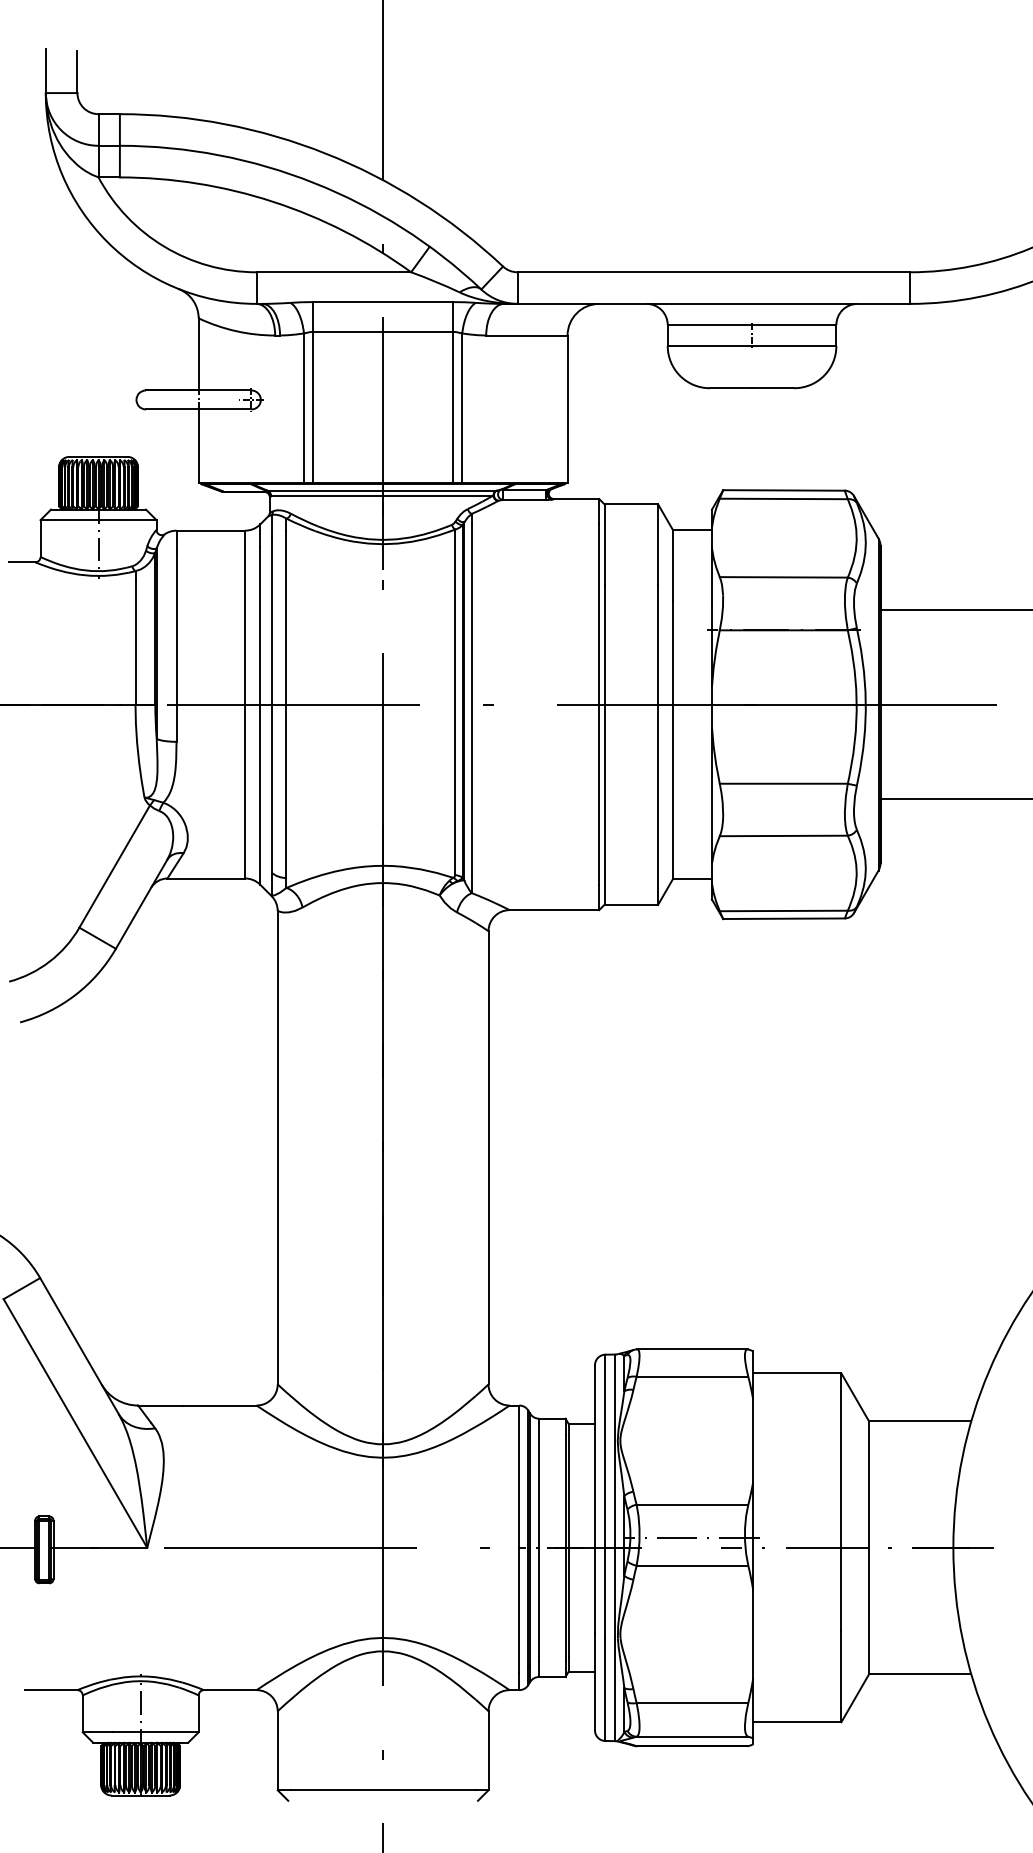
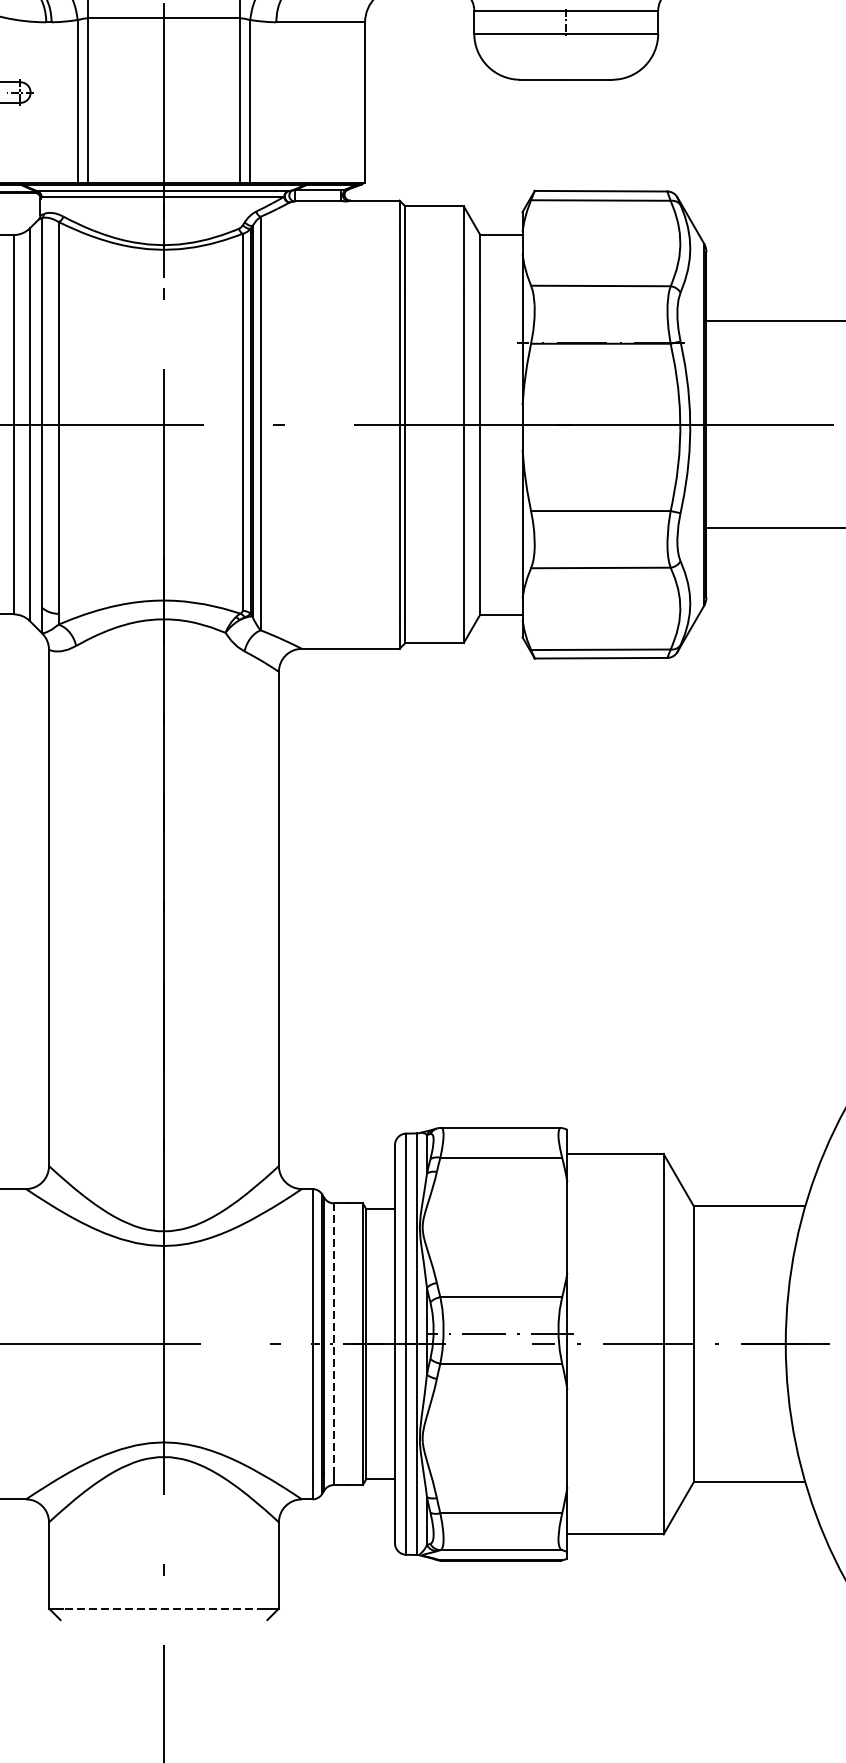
line: (539, 1540) -> (334, 1336), solid -> dashed
line: (383, 1790) -> (164, 1608), solid -> dashed

